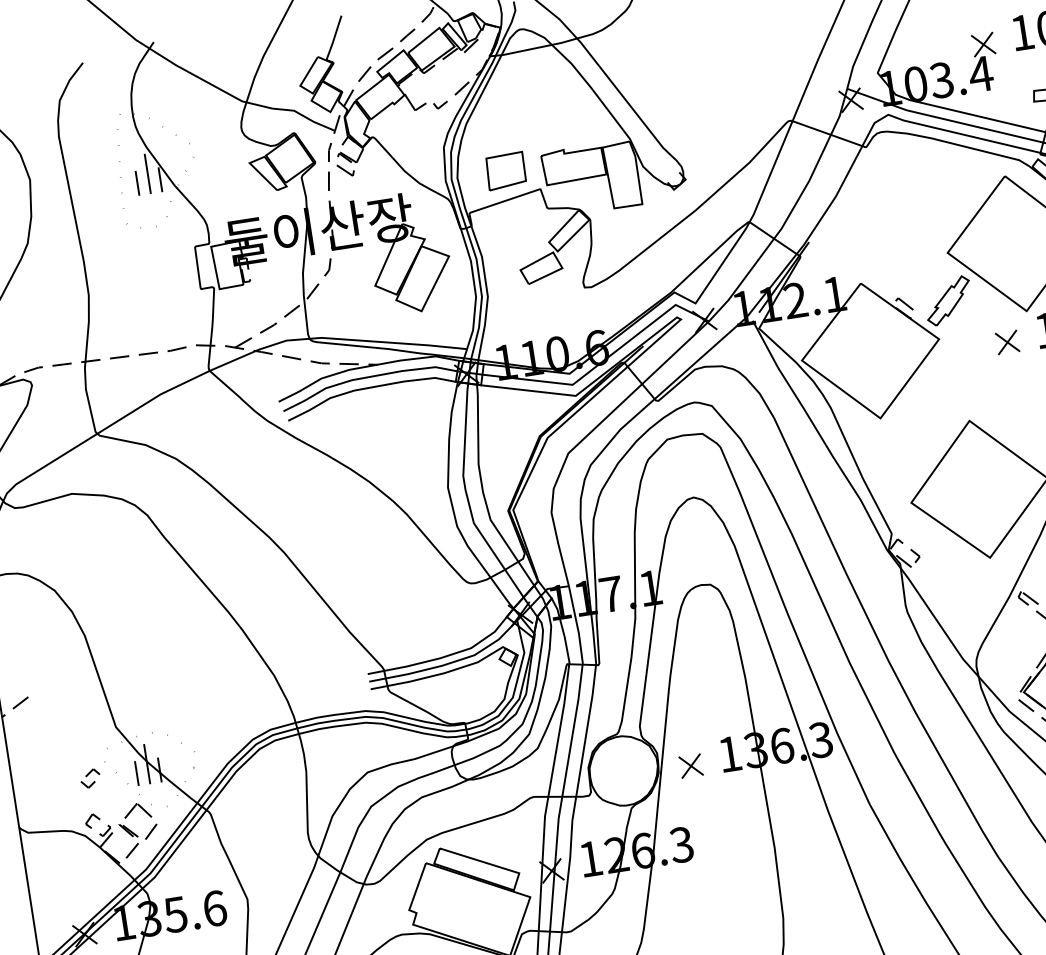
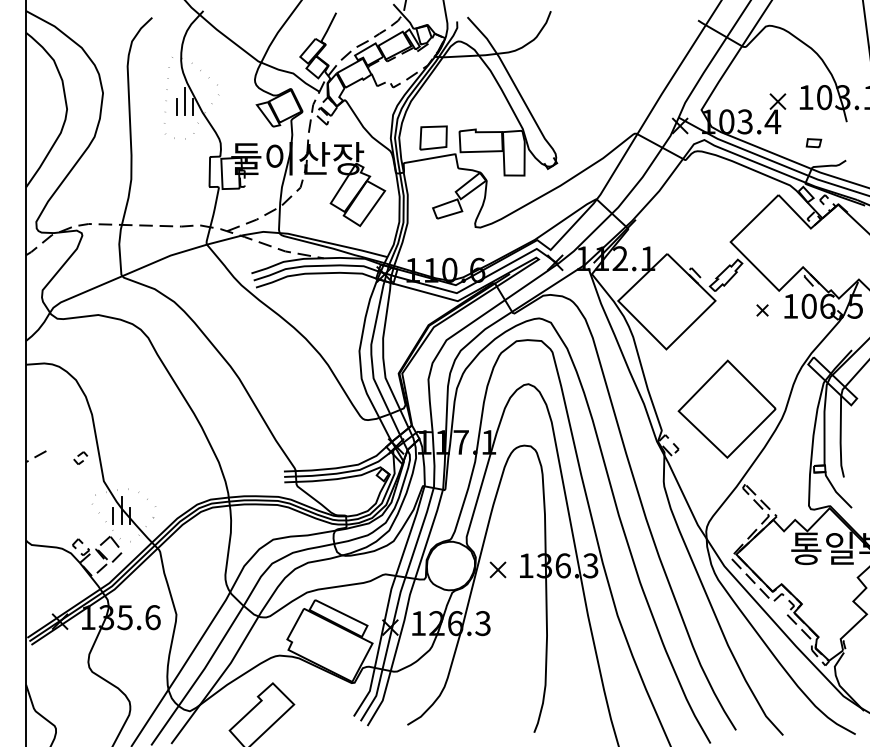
part: (1007, 342) -> (762, 310), size x0.7
part: (90, 777) -> (80, 457), moved

